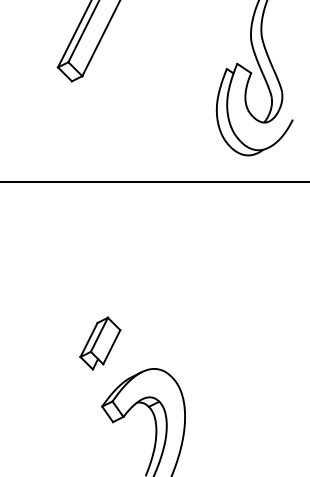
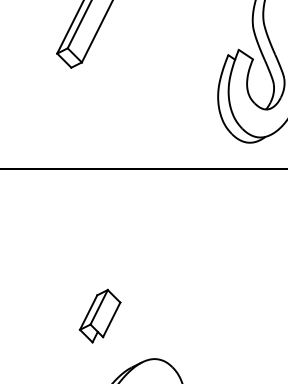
part: (100, 343) -> (100, 316), moved

